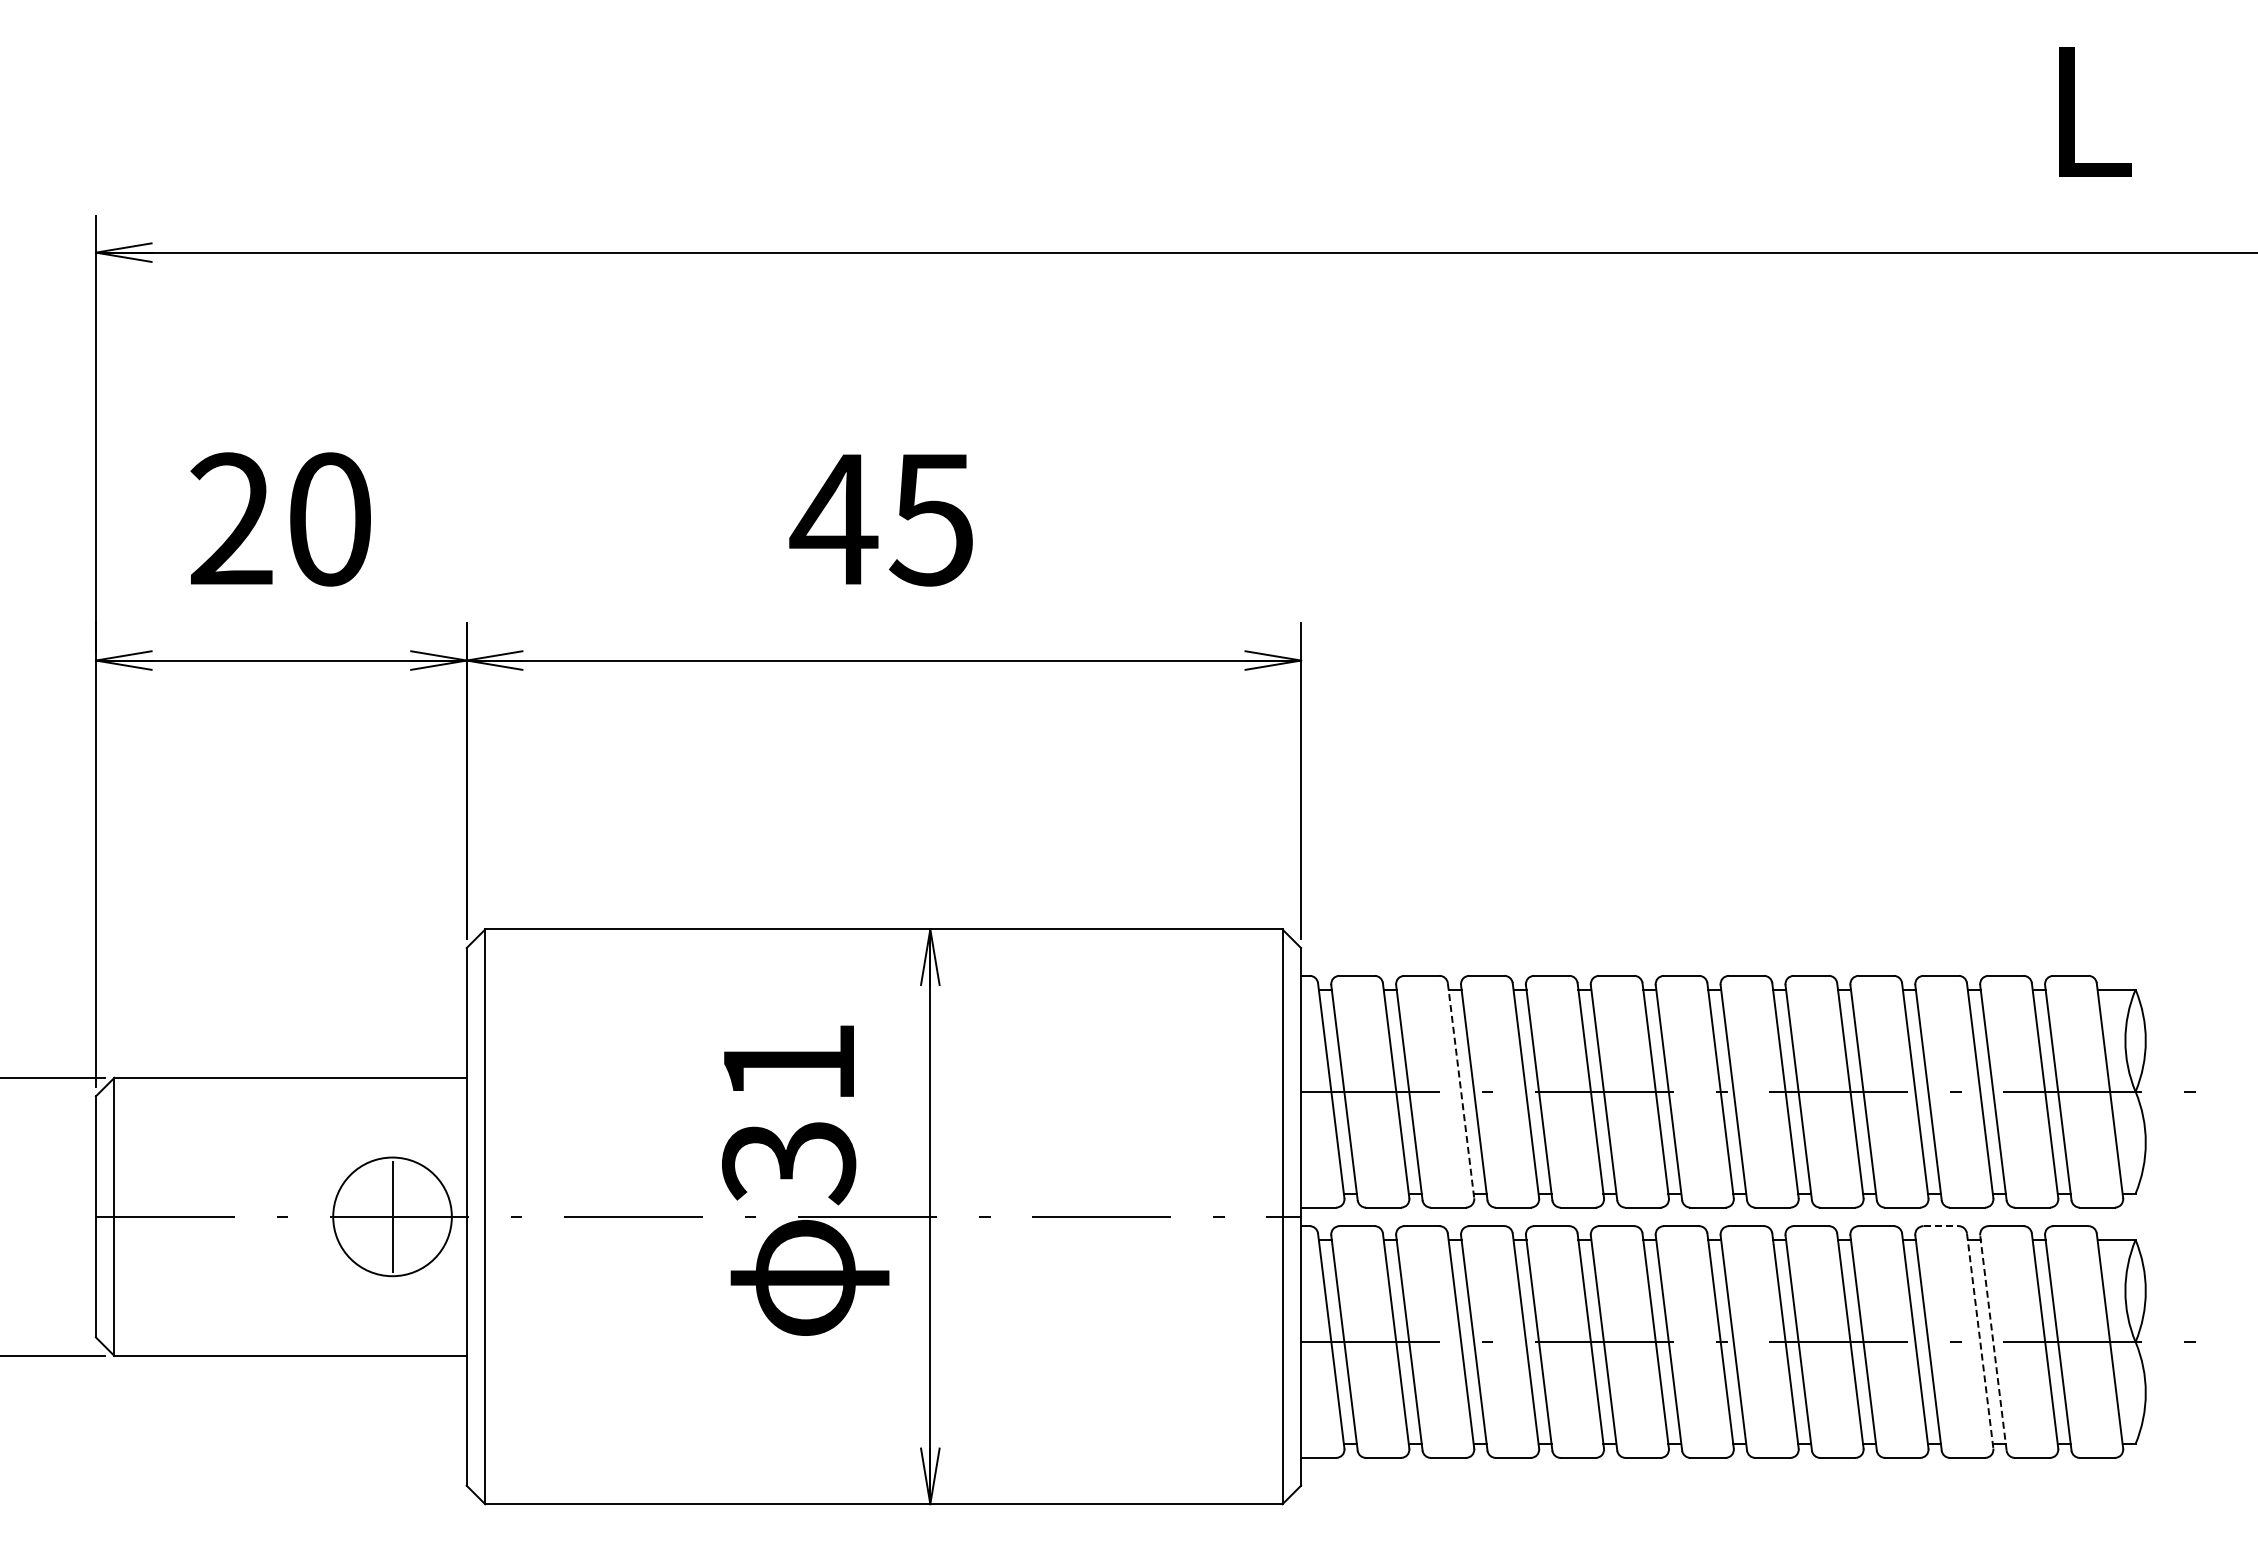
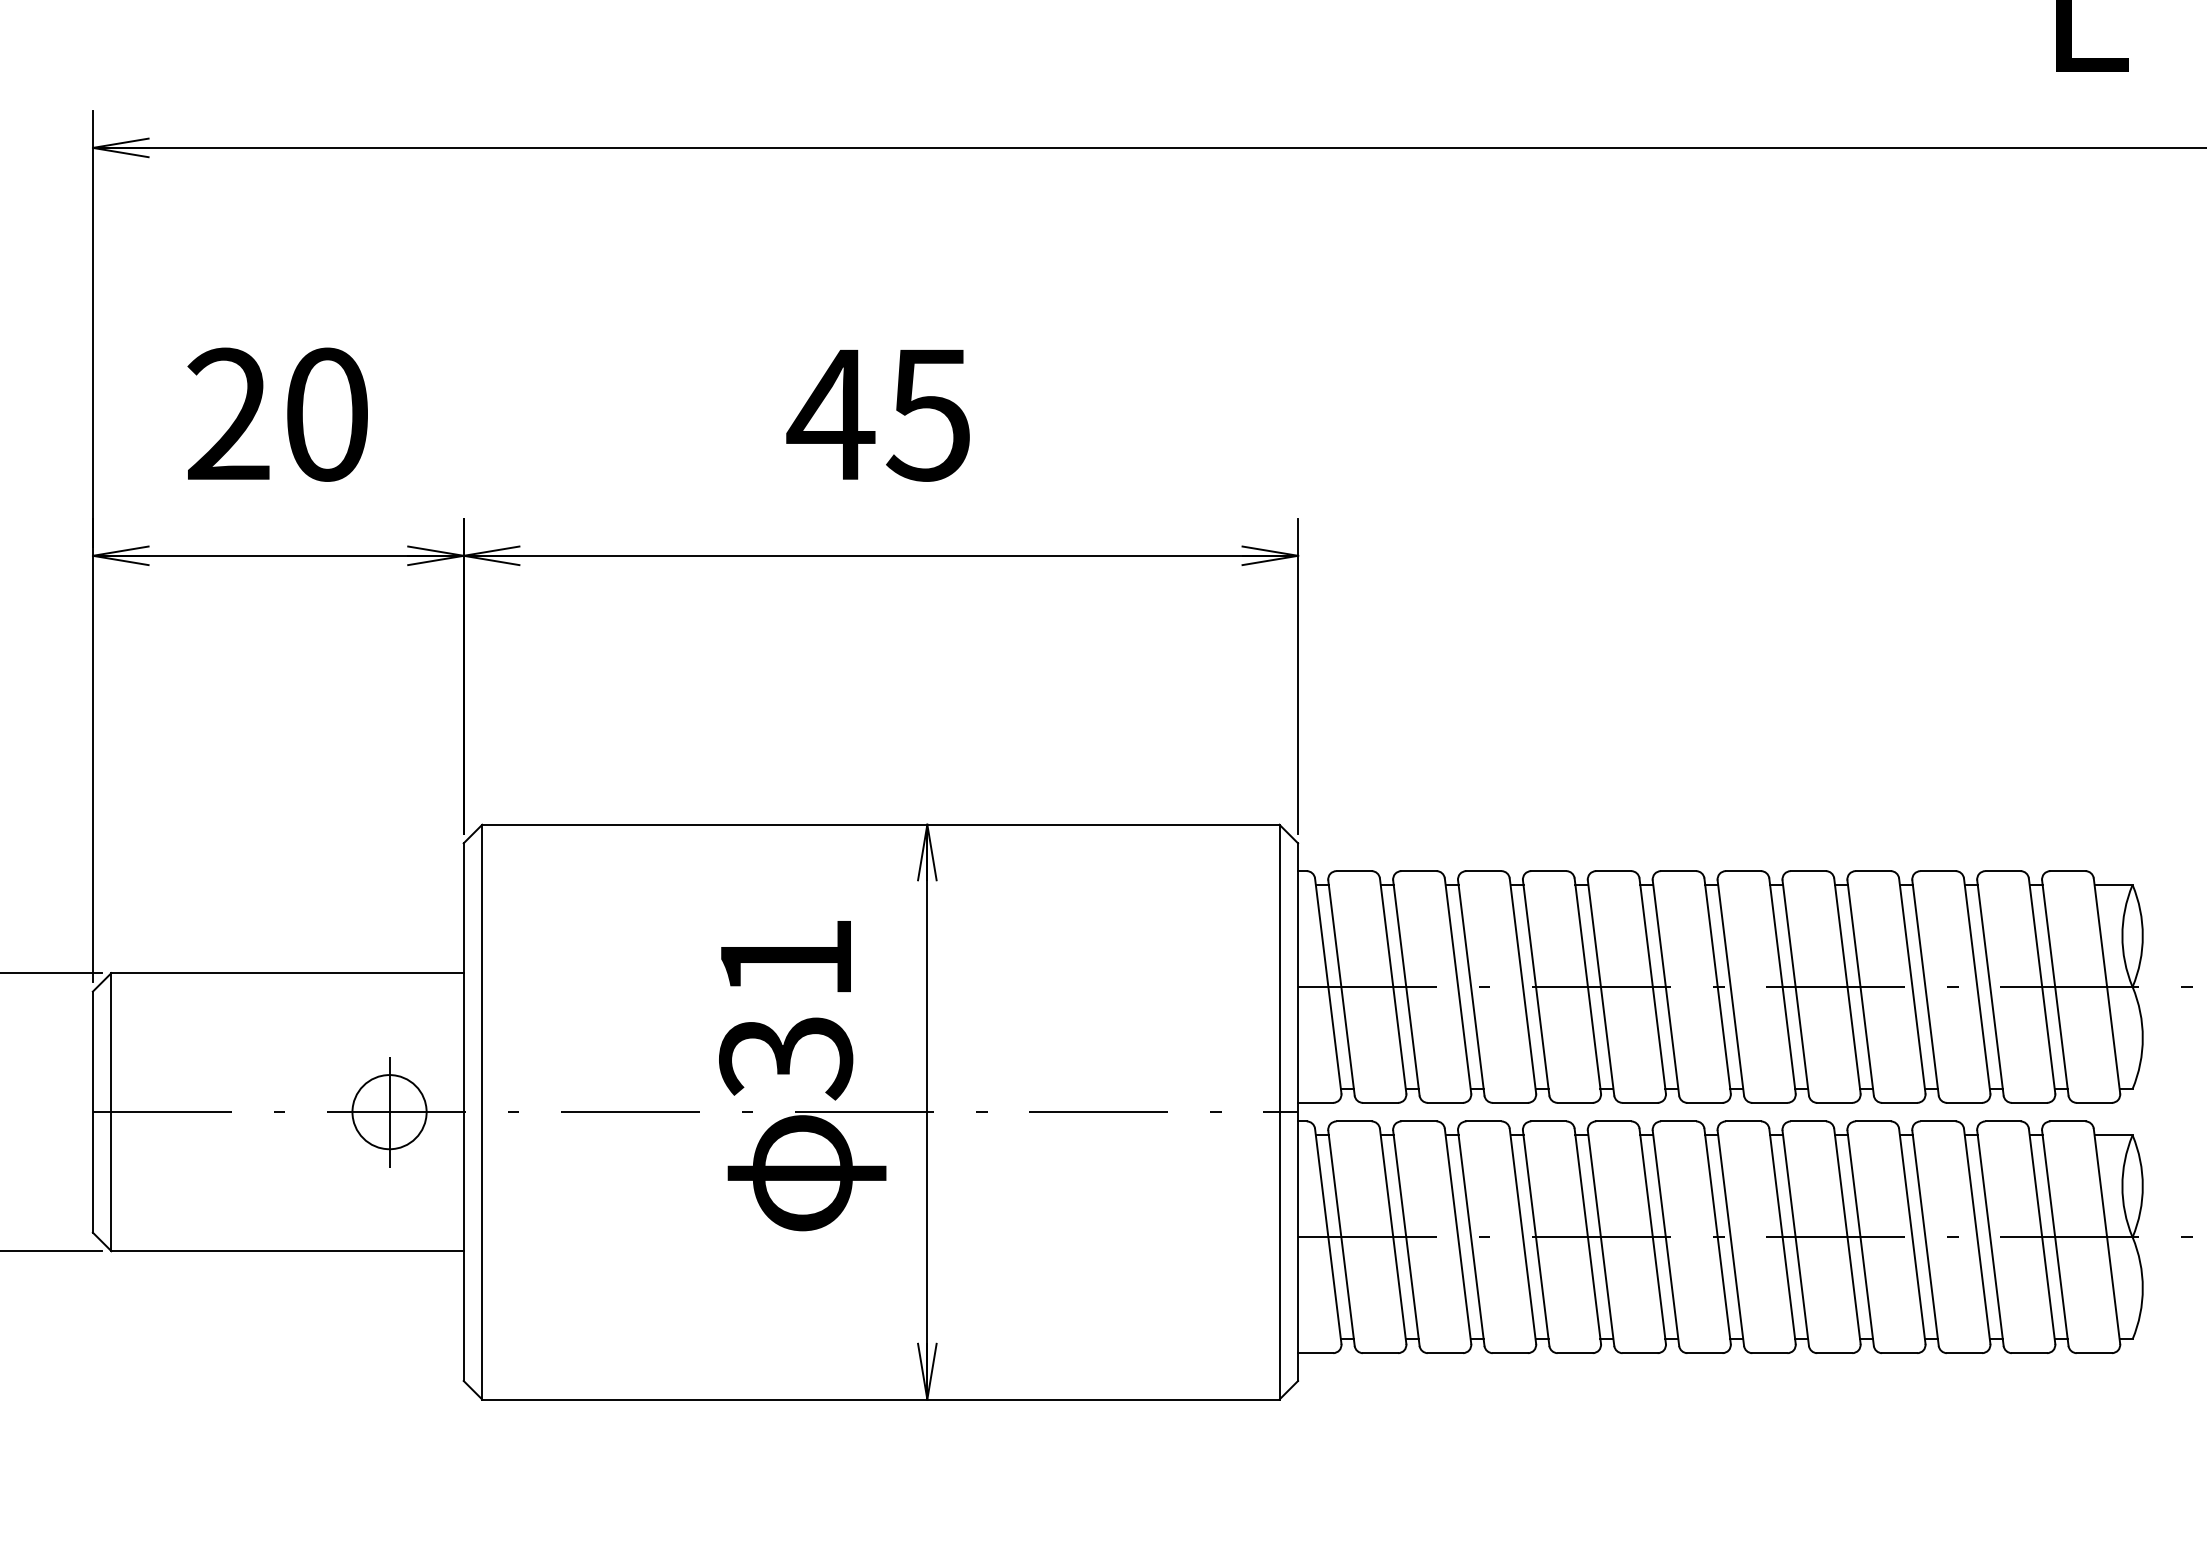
line: (1461, 1091) -> (1458, 986), dashed -> solid
circle: (392, 1216) -> (389, 1111), size x0.62
line: (1941, 1226) -> (1938, 1121), dashed -> solid
line: (1980, 1341) -> (1977, 1236), dashed -> solid
line: (1993, 1342) -> (1990, 1237), dashed -> solid

